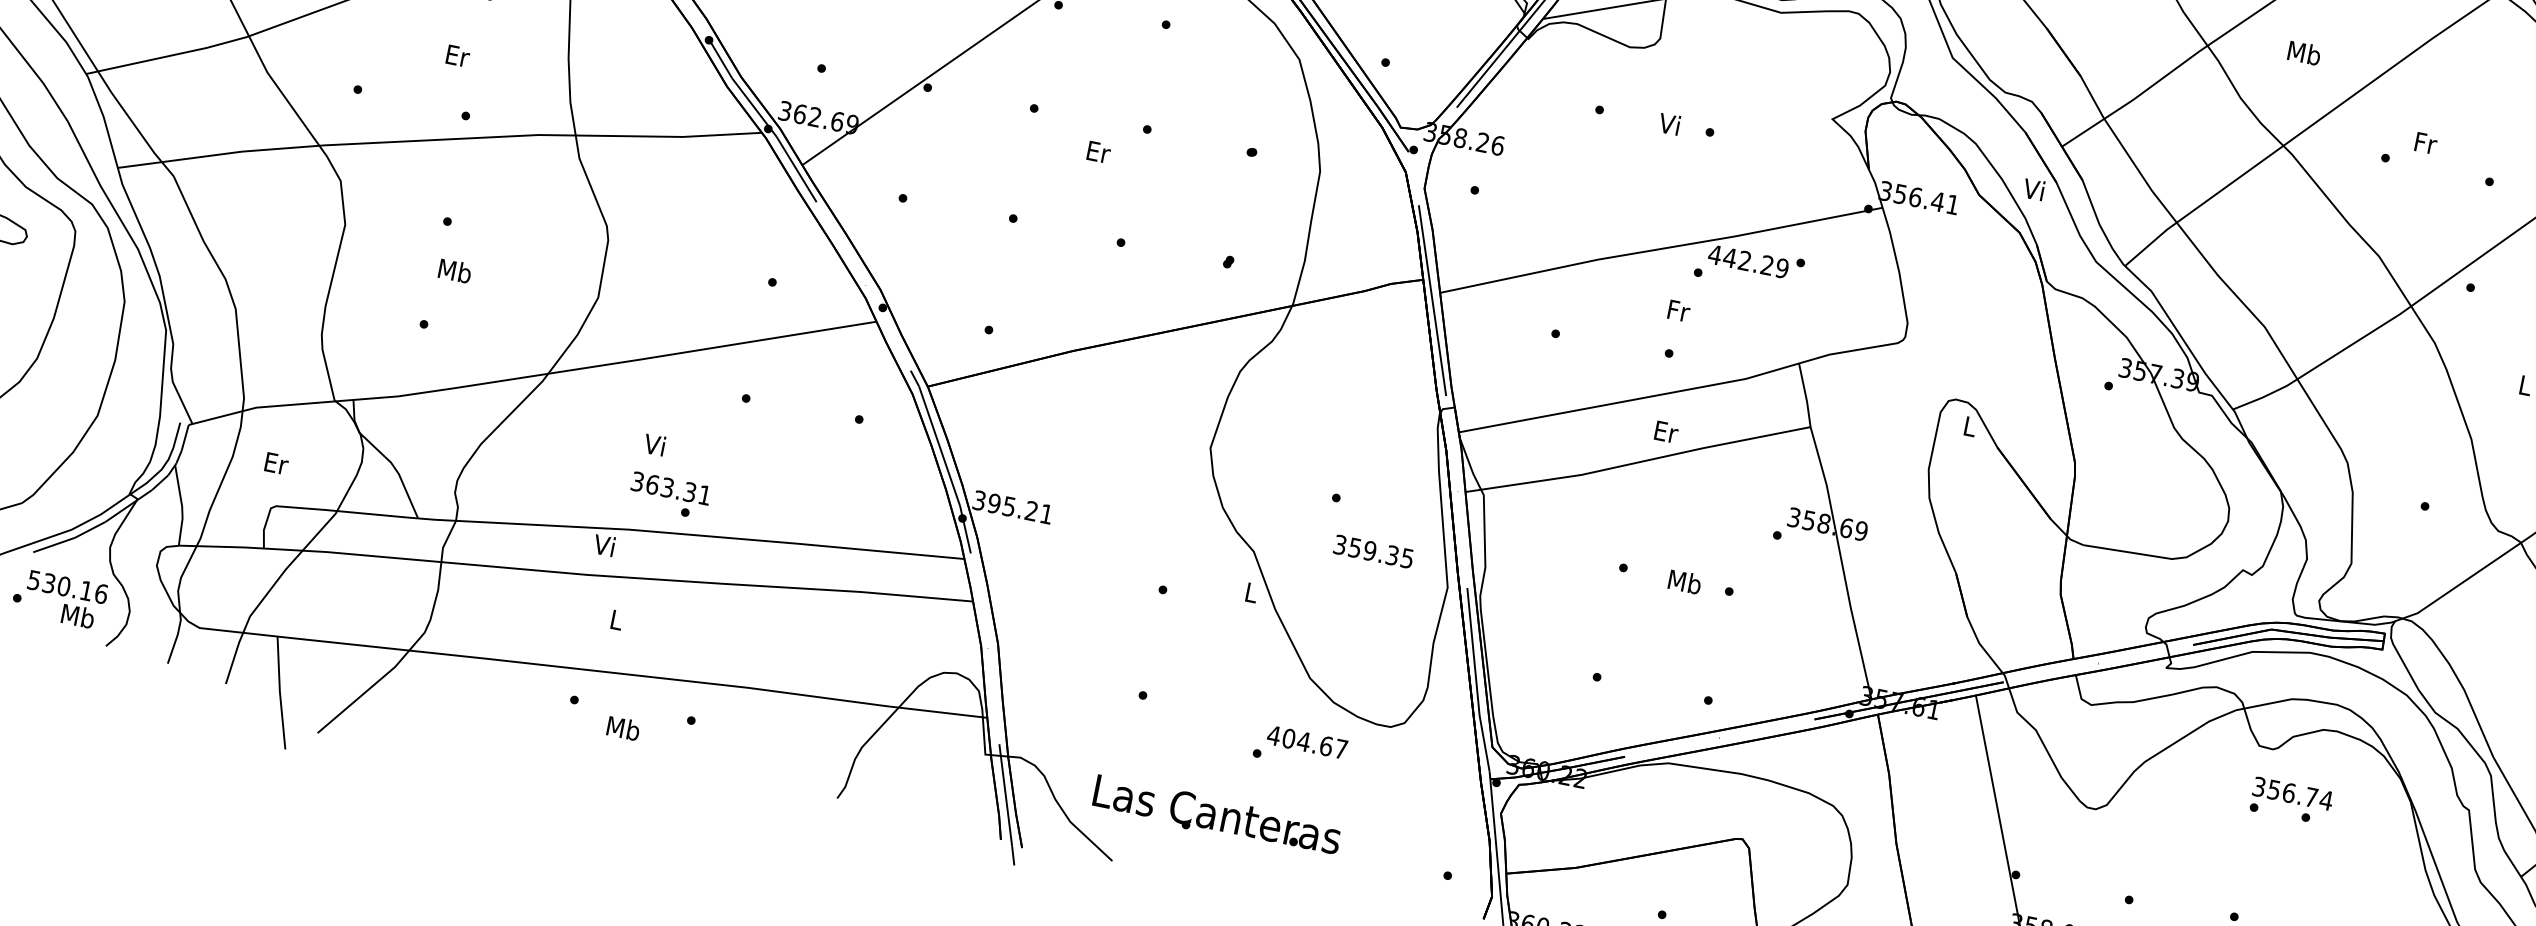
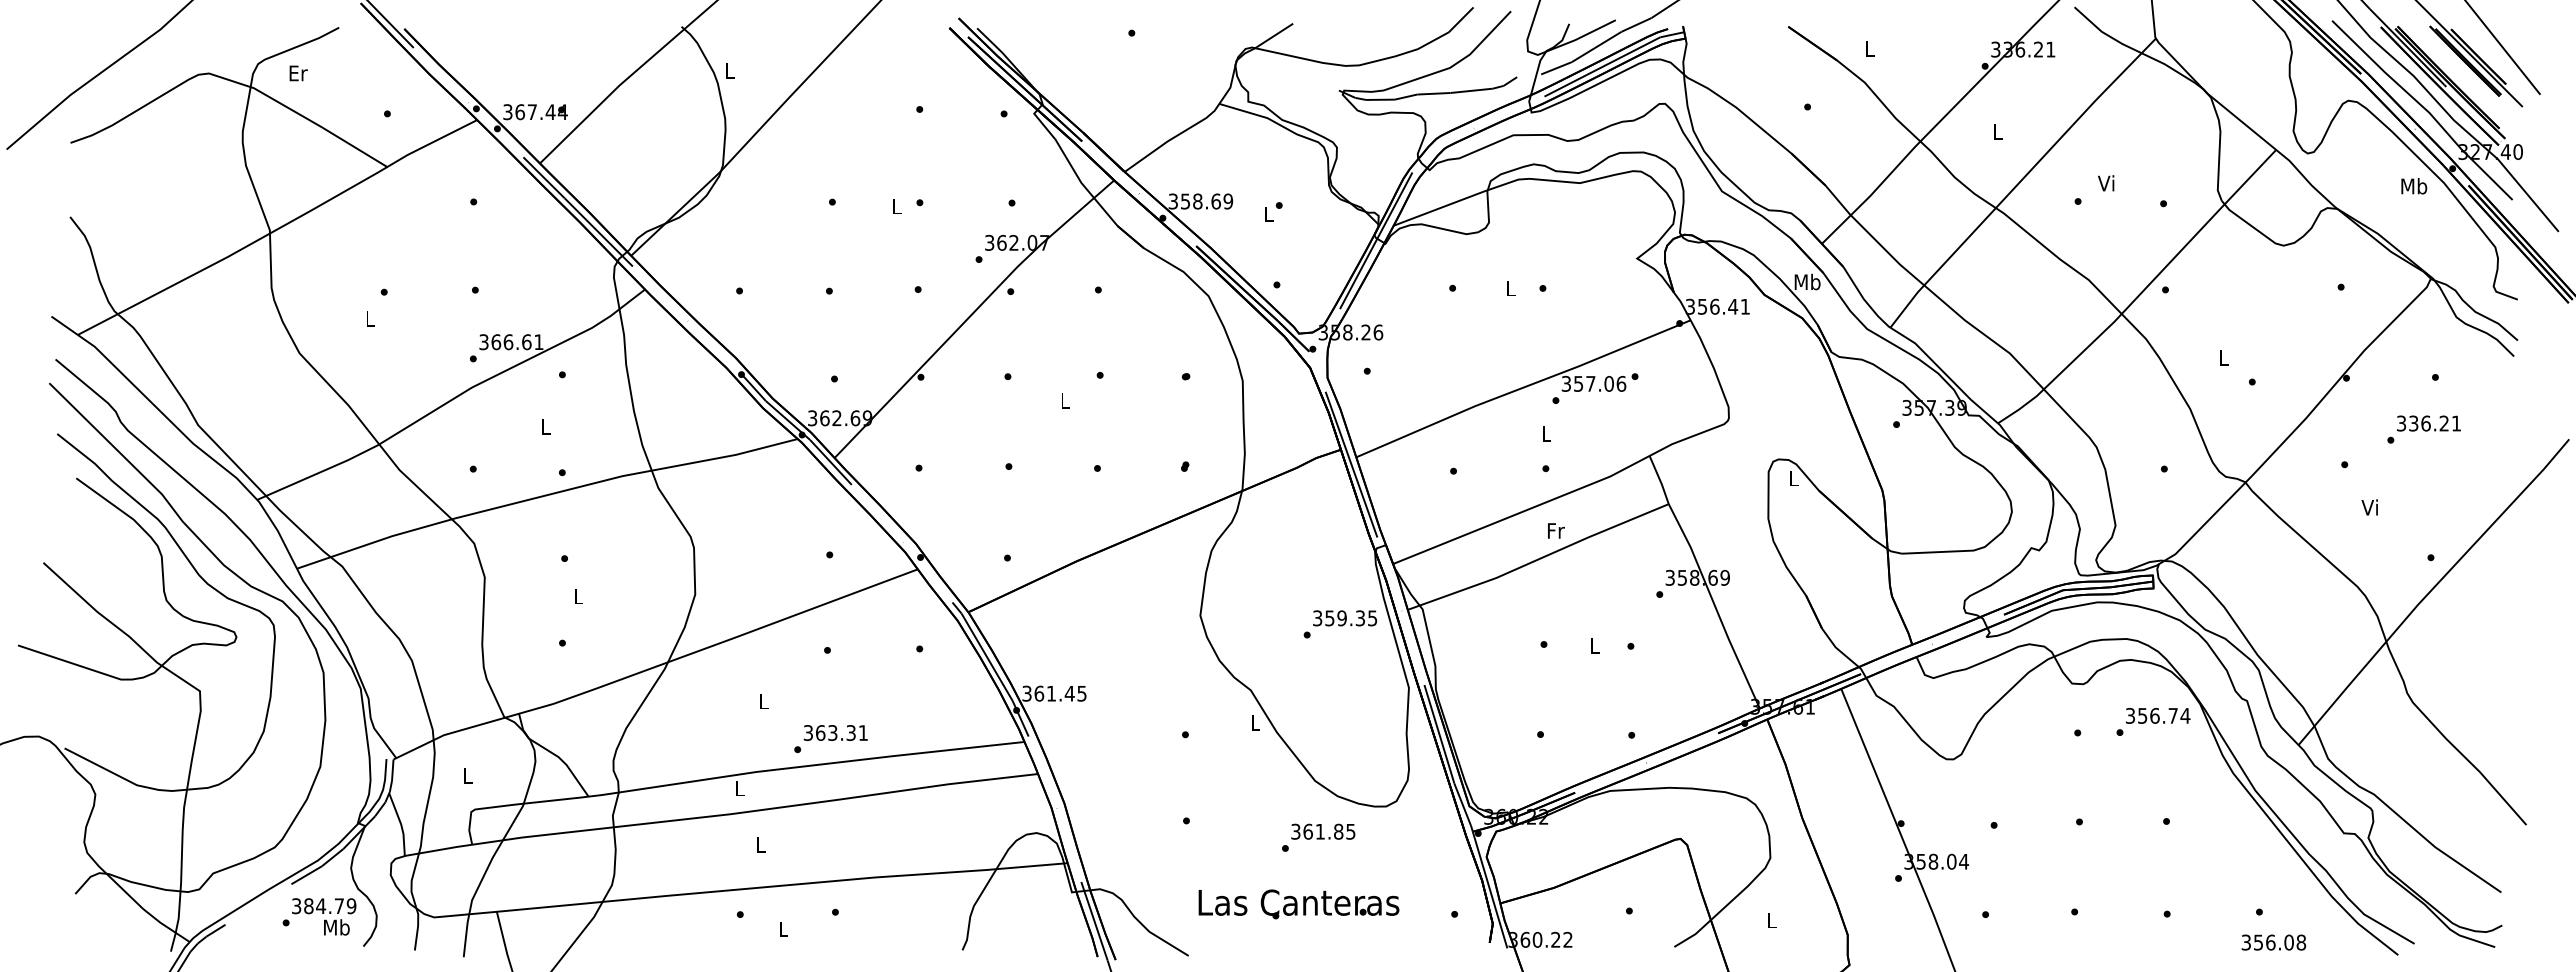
text: (2304, 52) -> (1997, 131), Mb -> L
text: (457, 55) -> (546, 426), Er -> L
text: (1669, 124) -> (1509, 288), Vi -> L
text: (2425, 143) -> (2107, 183), Fr -> Vi
text: (1098, 151) -> (1065, 400), Er -> L
text: (2035, 189) -> (1807, 281), Vi -> Mb
text: (1748, 261) -> (1593, 383), 442.29 -> 357.06
text: (455, 271) -> (578, 596), Mb -> L
text: (1678, 310) -> (1546, 433), Fr -> L
text: (1666, 431) -> (1556, 530), Er -> Fr
text: (654, 444) -> (762, 701), Vi -> L
text: (276, 462) -> (468, 775), Er -> L
text: (670, 487) -> (835, 732), moved
text: (1020, 508) -> (1060, 693), 395.21 -> 361.45
text: (604, 545) -> (739, 788), Vi -> L
text: (1374, 552) -> (1345, 618), moved
text: (1684, 581) -> (1594, 645), Mb -> L
text: (68, 587) -> (324, 906), 530.16 -> 384.79
text: (623, 728) -> (783, 929), Mb -> L
text: (1306, 741) -> (1322, 831), 404.67 -> 361.85
text: (2292, 793) -> (2157, 715), moved
text: (1216, 816) -> (1298, 904), moved

